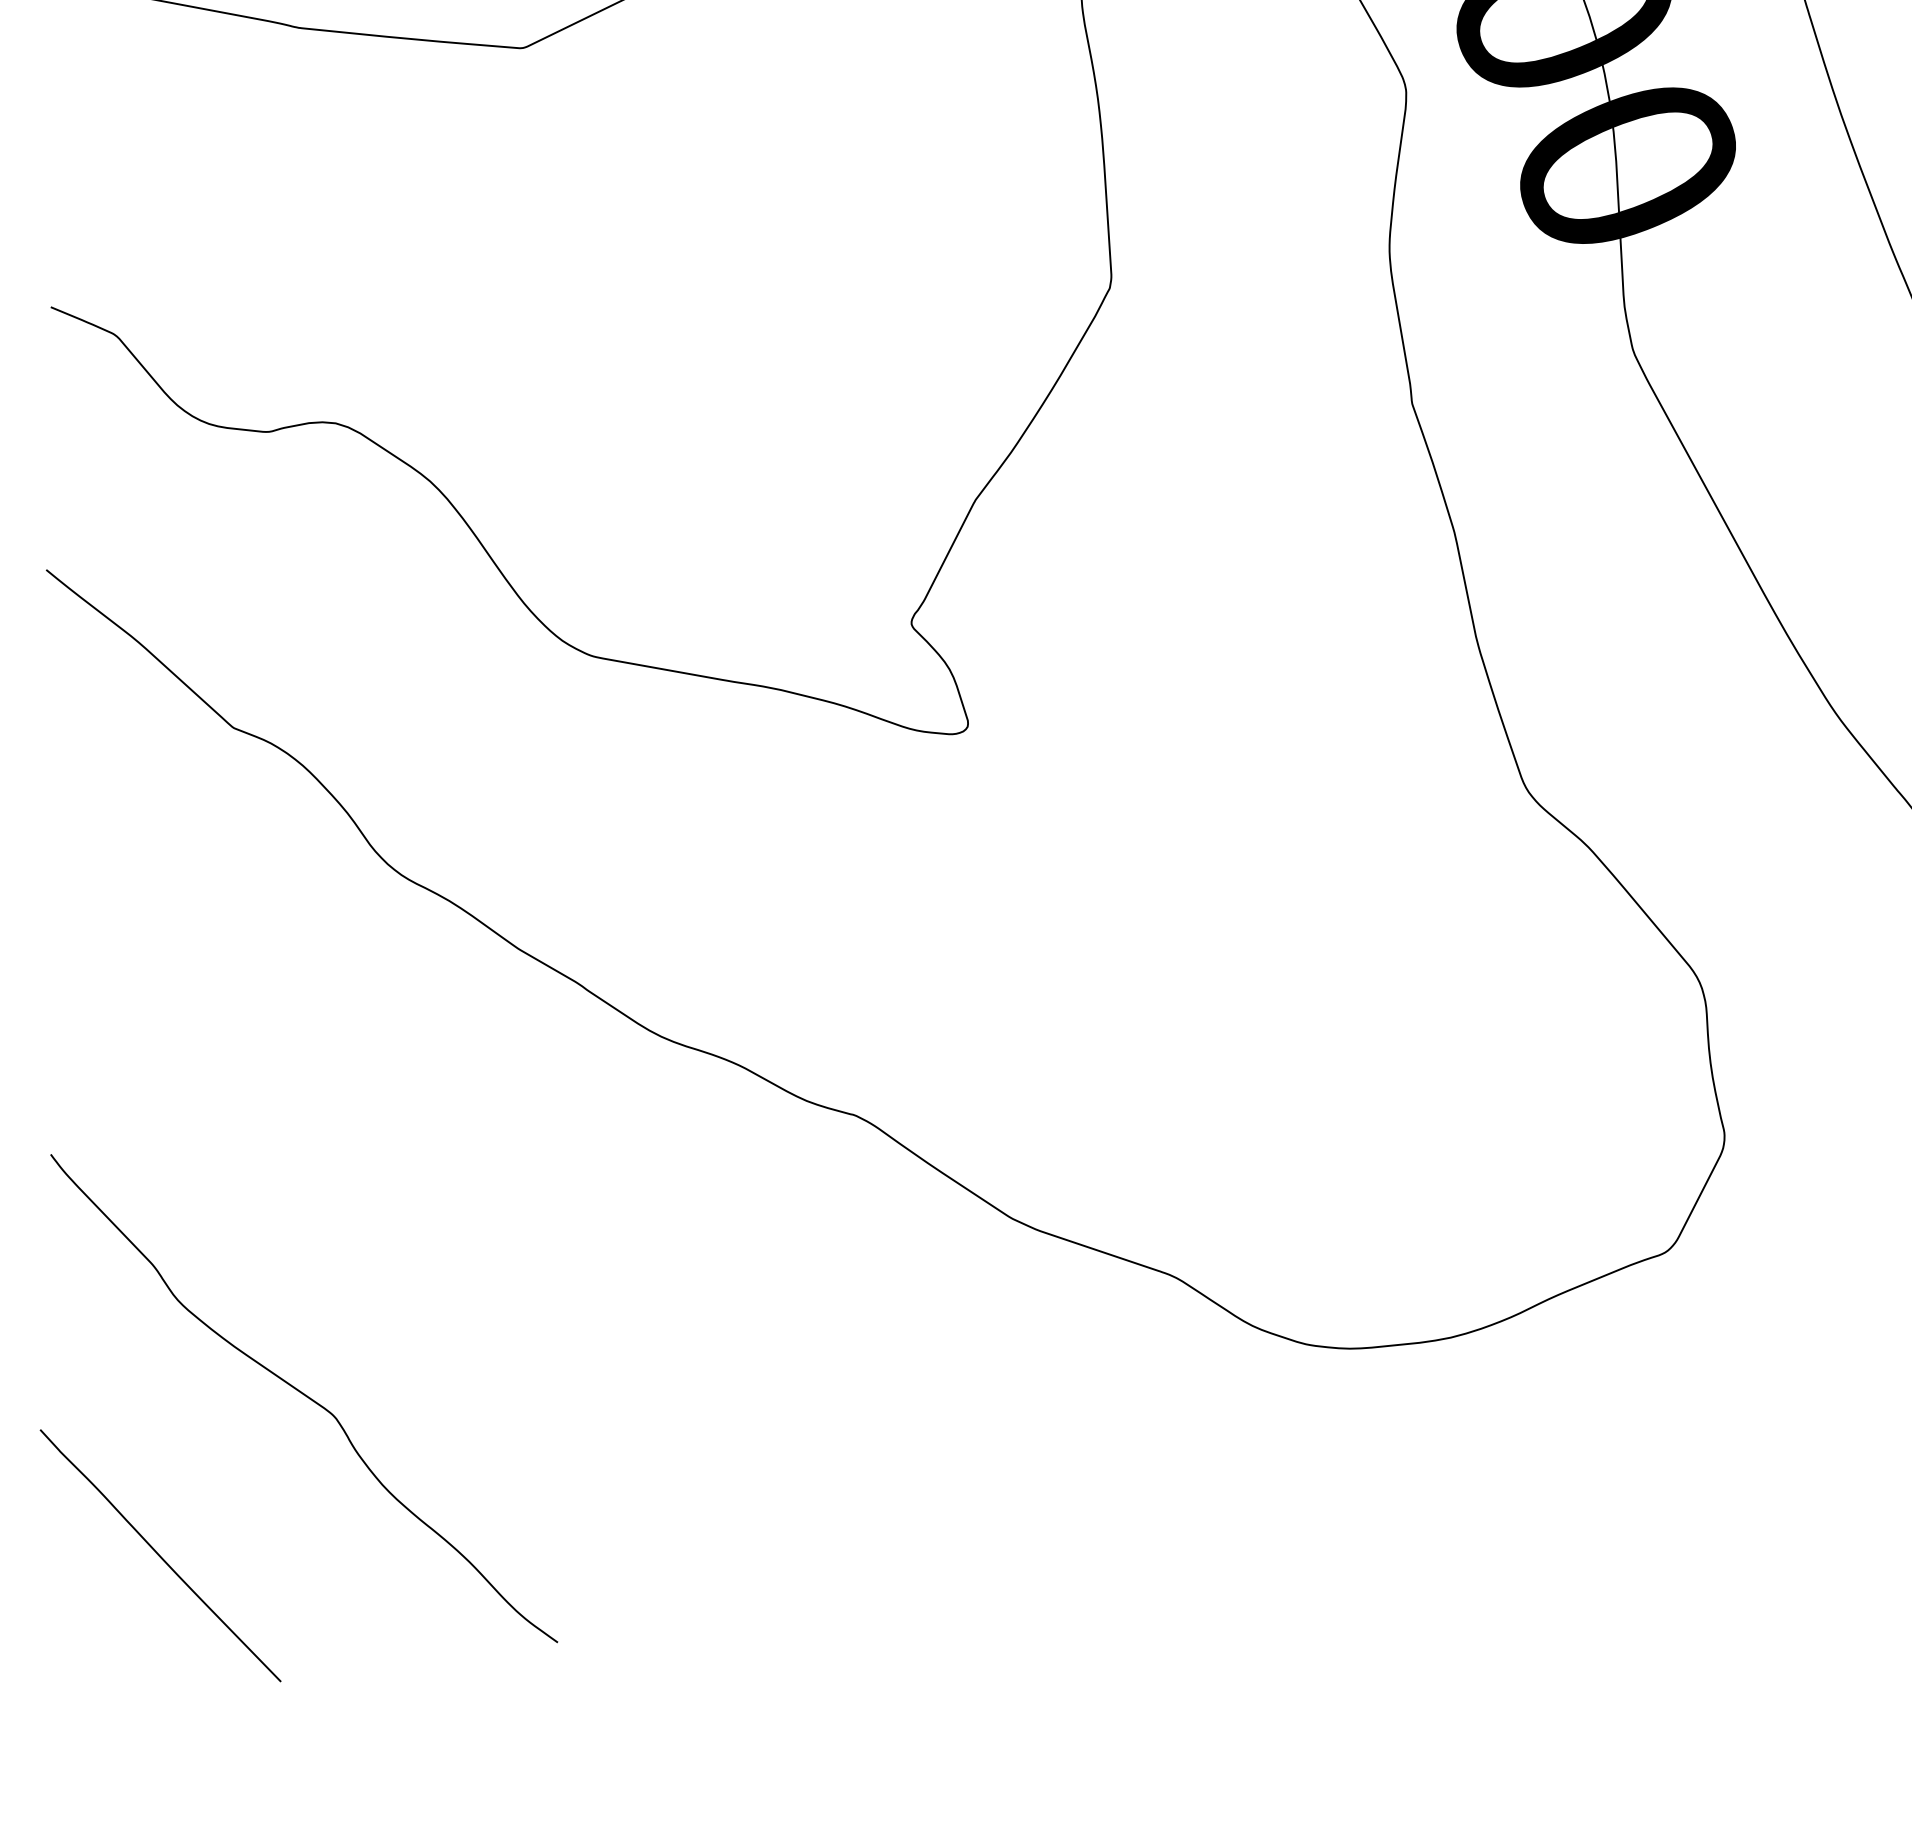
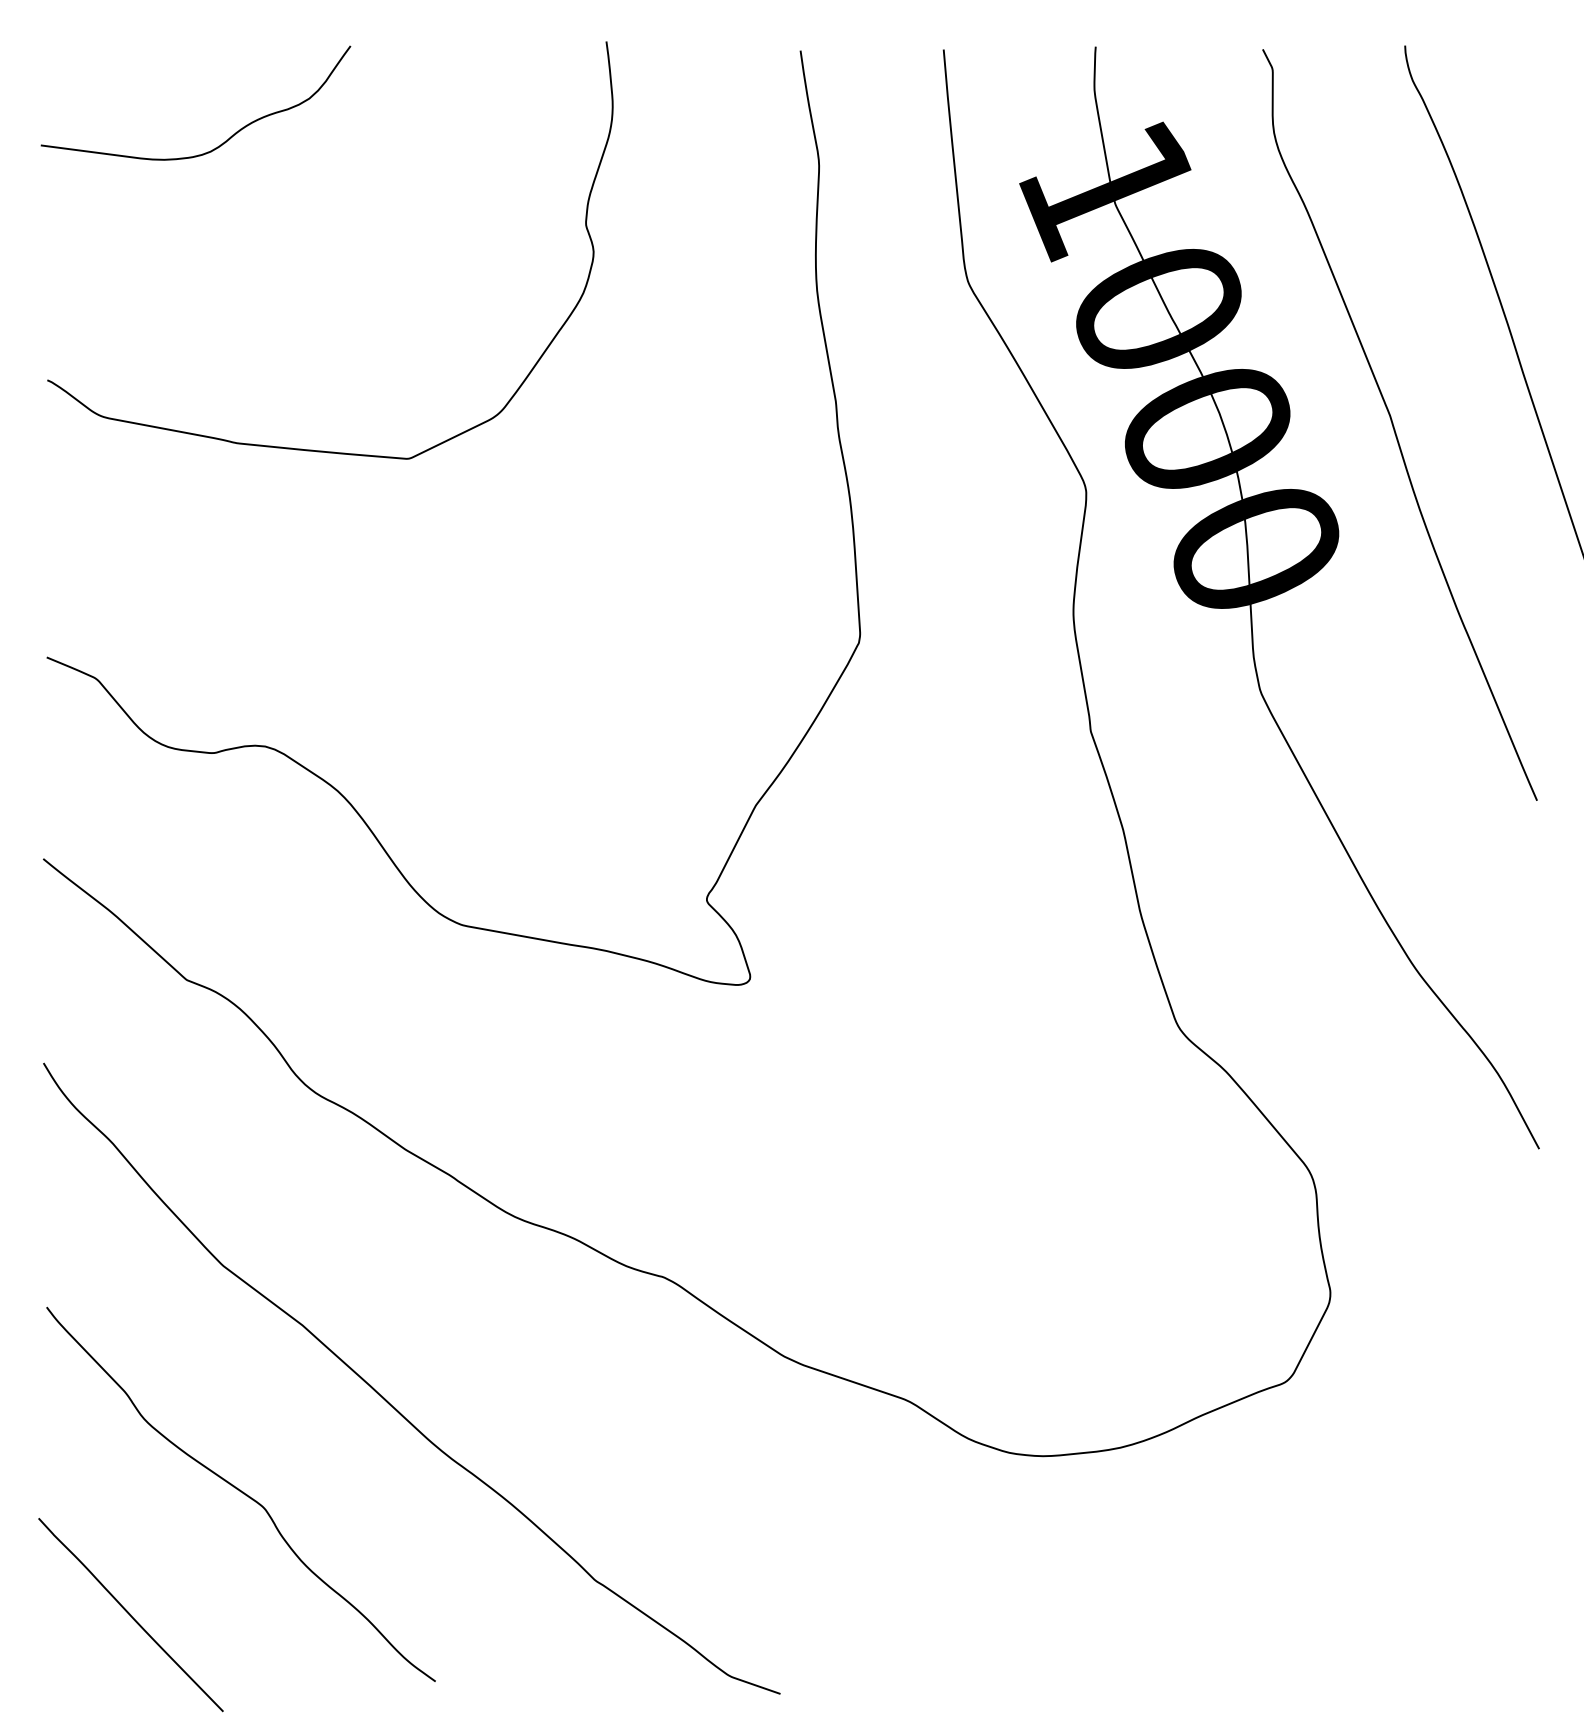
curve: (496, 1277) -> (388, 1401), added

